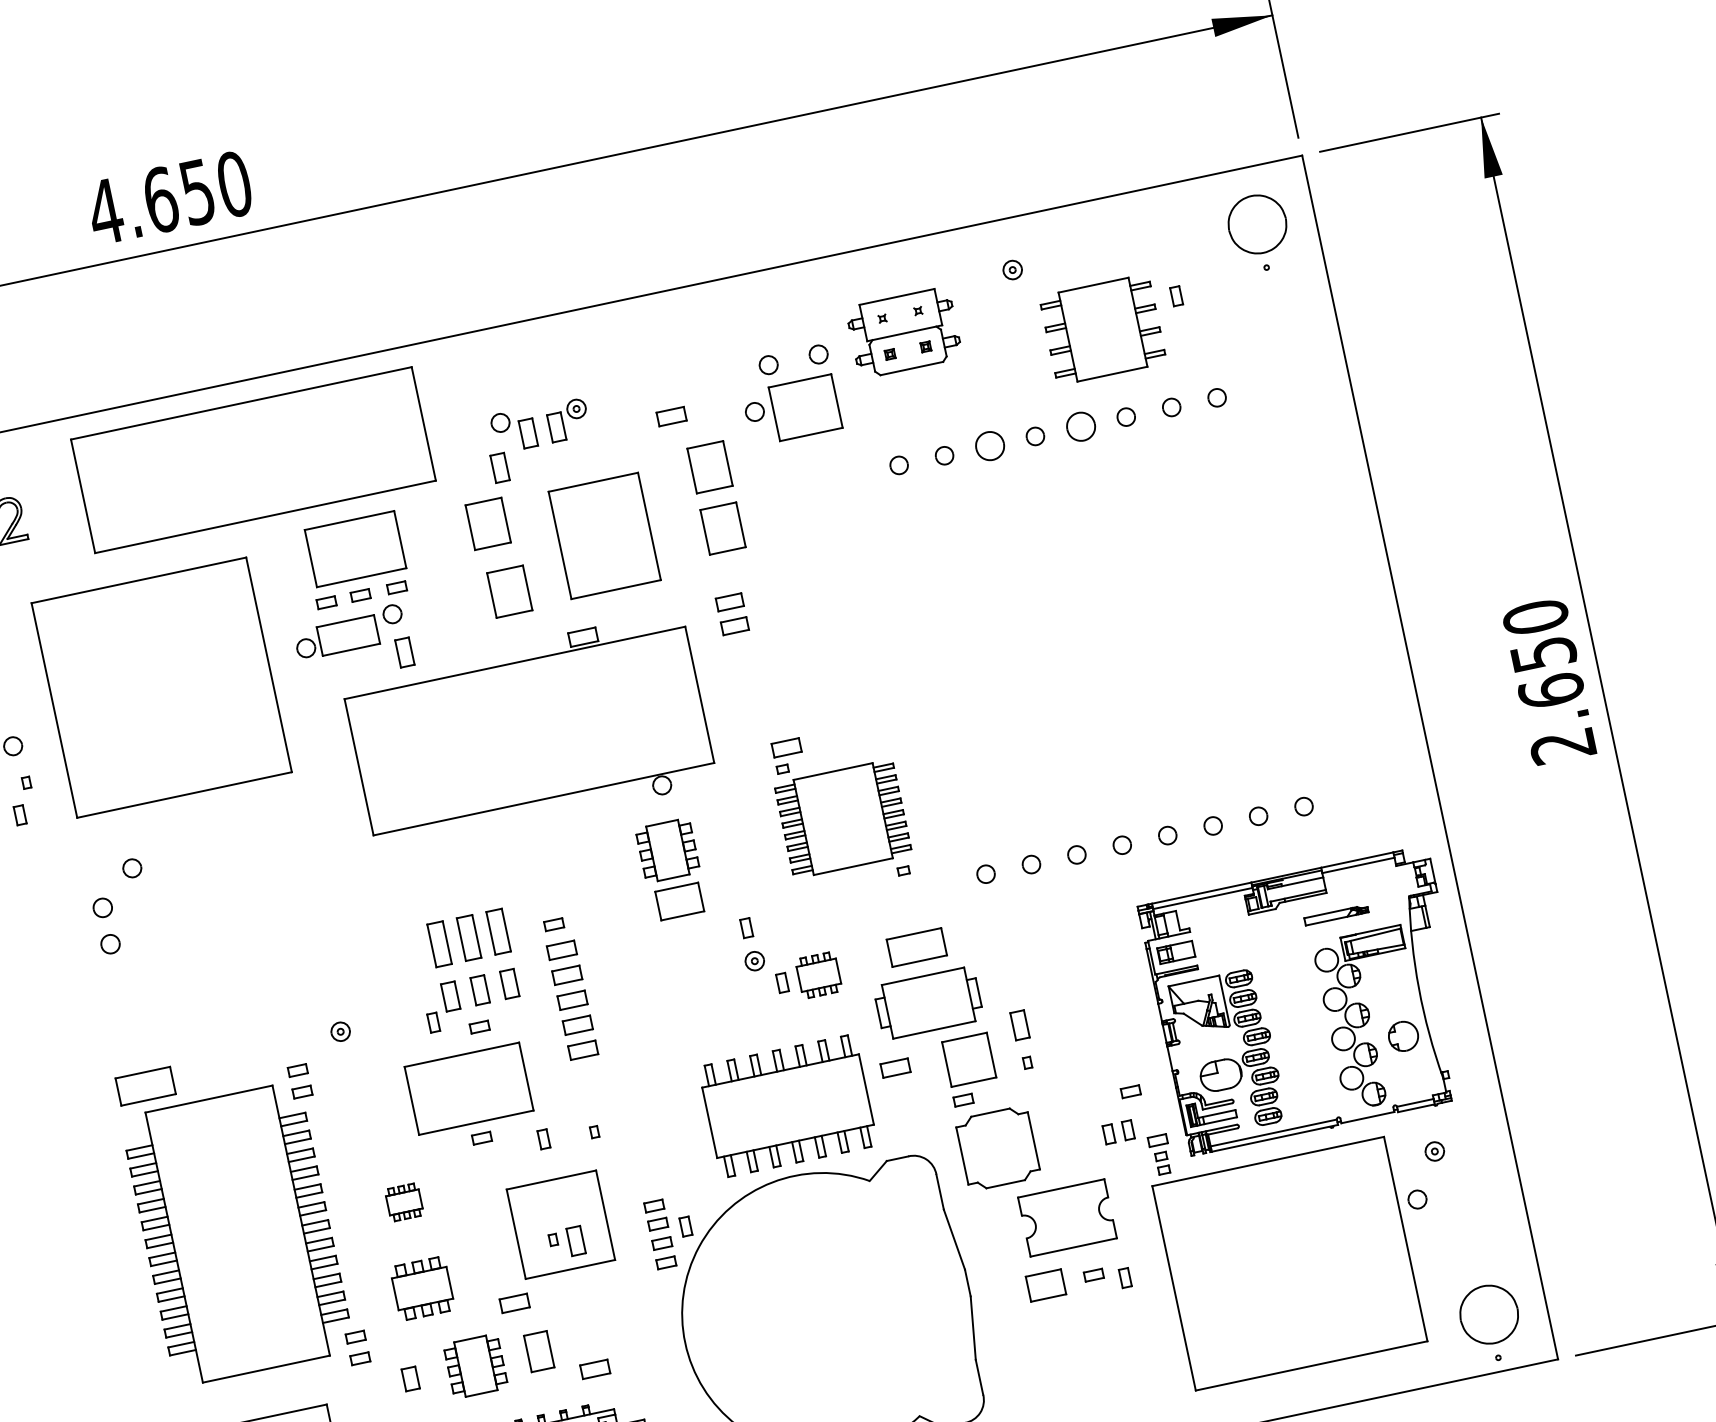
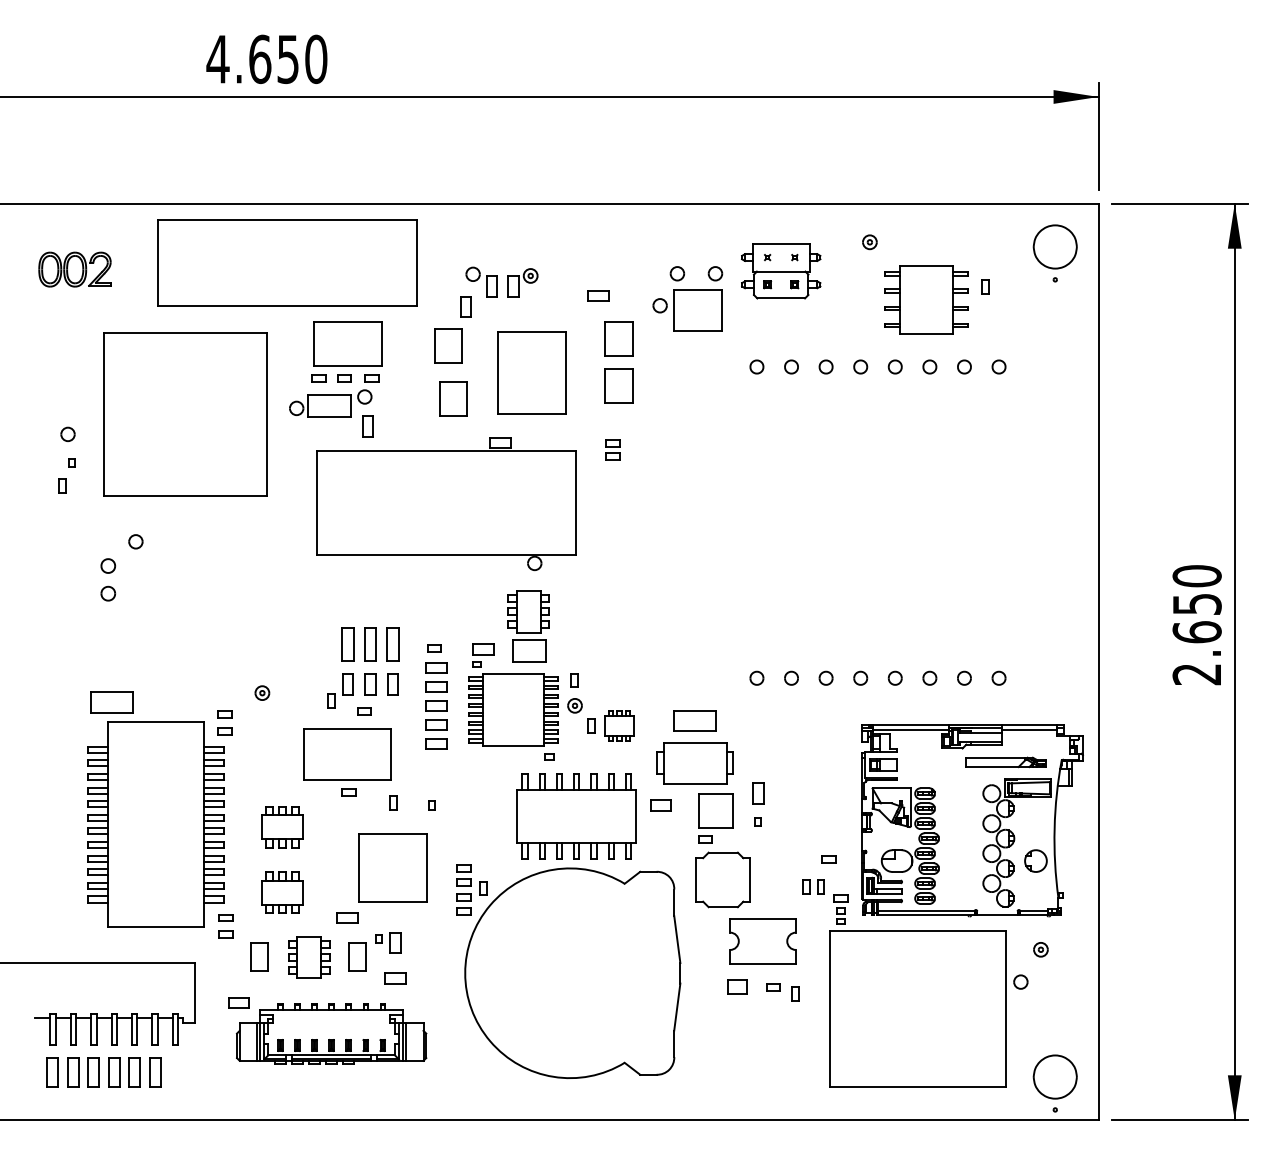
part: (1079, 426) -> (894, 366), size x0.62
part: (989, 445) -> (825, 366), size x0.62
part: (732, 614) -> (612, 449), size x0.71
part: (840, 807) -> (513, 701), moved
part: (1336, 915) -> (1005, 762), size x1.67
part: (404, 1202) -> (282, 827), size x1.67
part: (566, 1242) -> (388, 942), moved
part: (1046, 1284) -> (737, 986), size x0.71
part: (410, 1378) -> (259, 956), size x1.67

